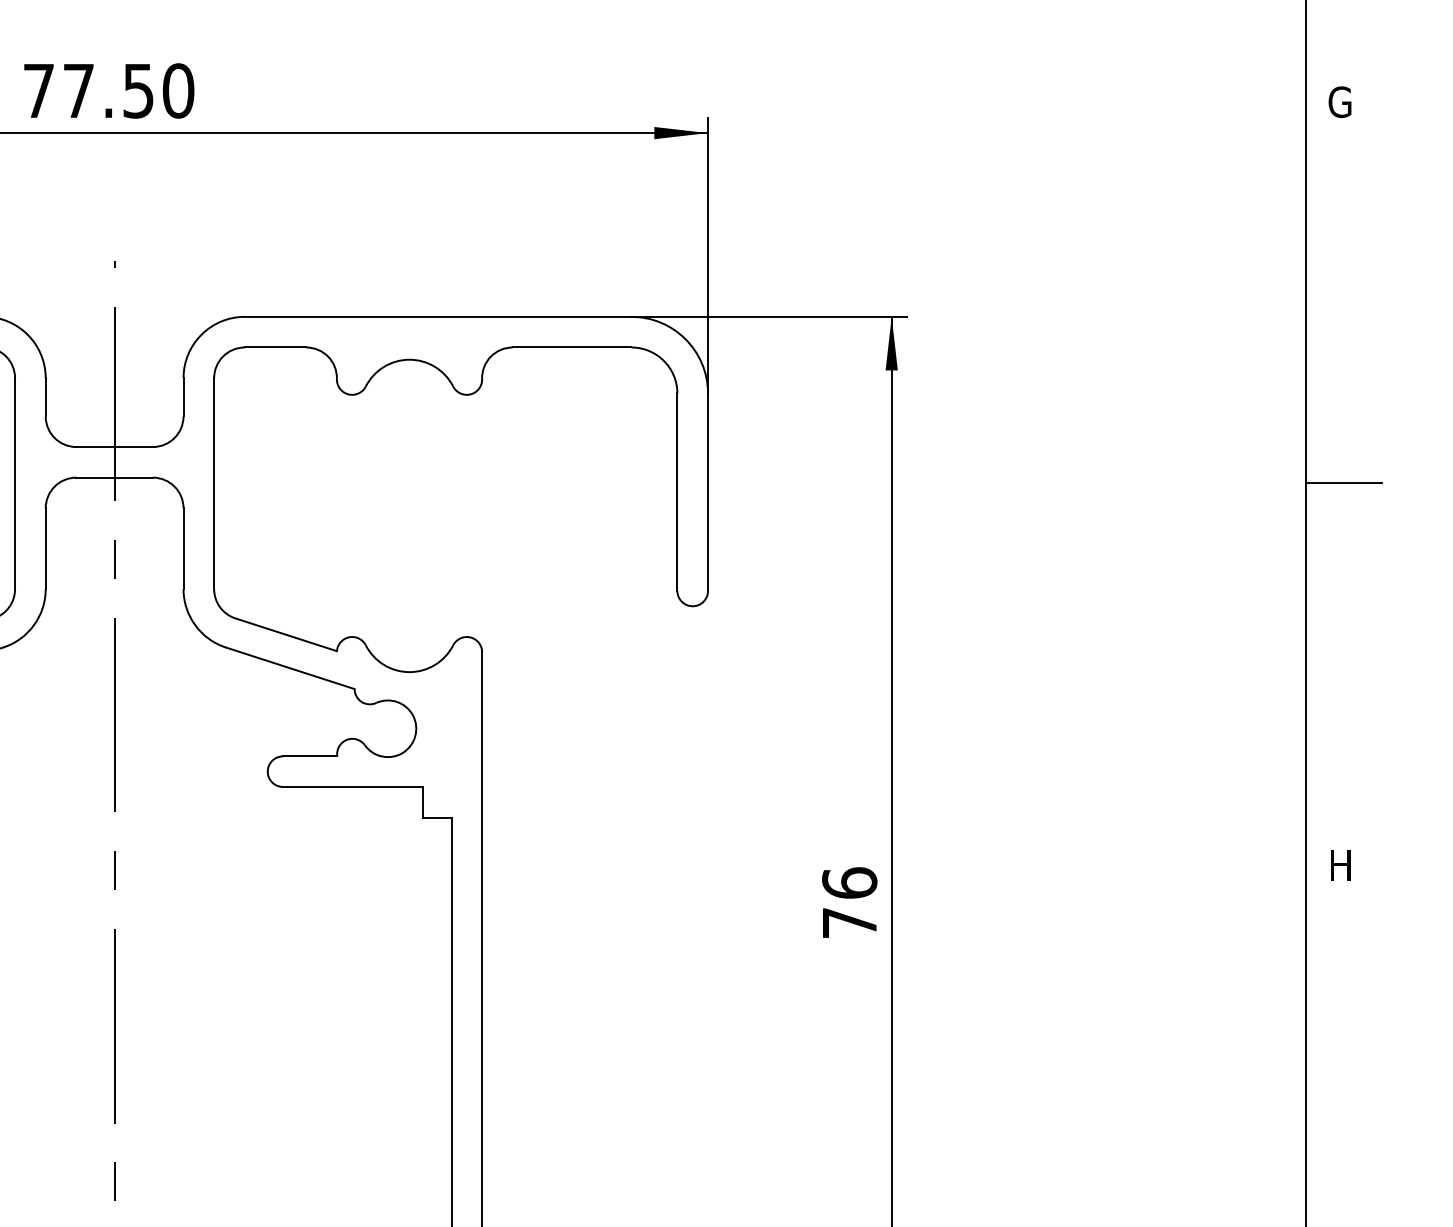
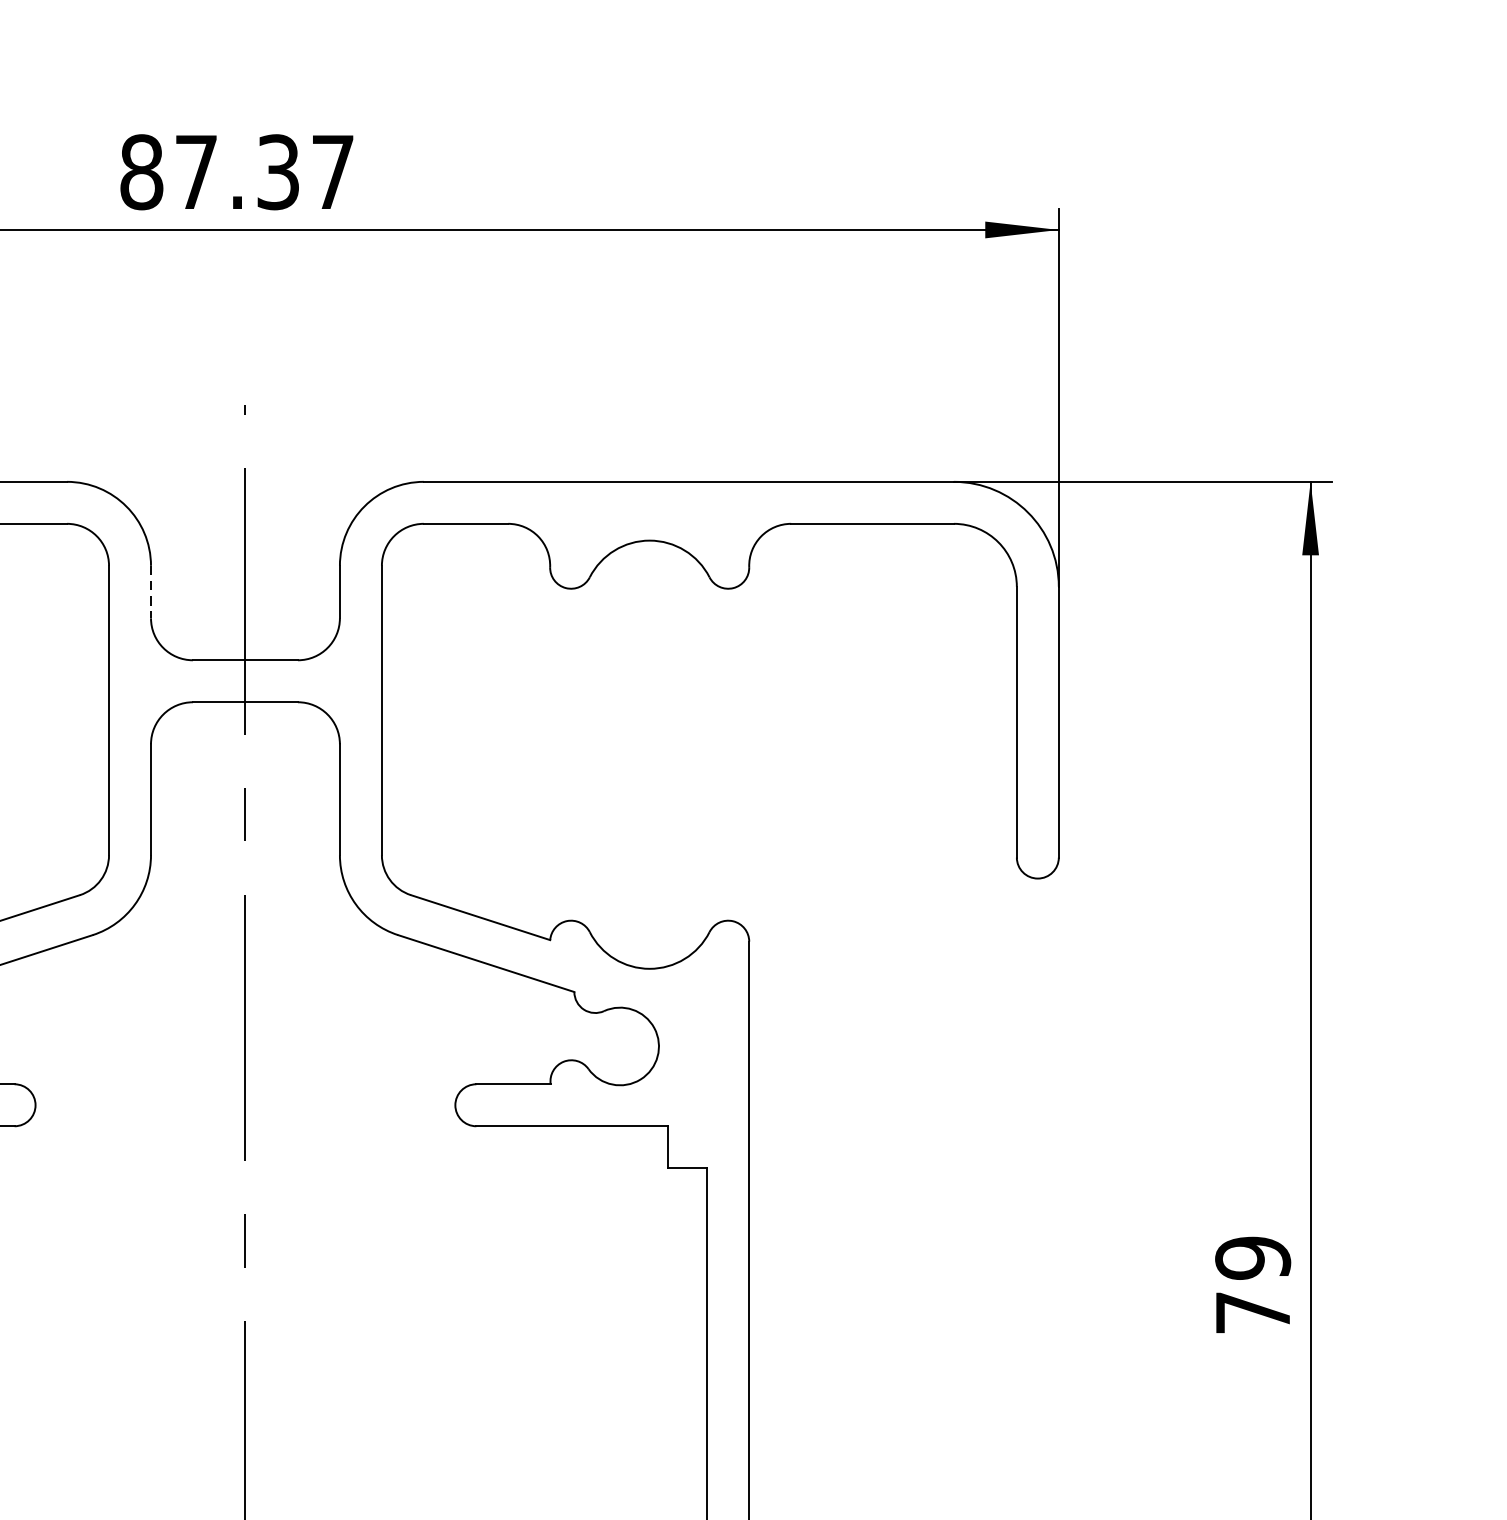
text: (108, 90) -> (237, 171), 77.50 -> 87.37
line: (45, 397) -> (150, 592), solid -> dashed
text: (849, 883) -> (1252, 1258), 76 -> 79

